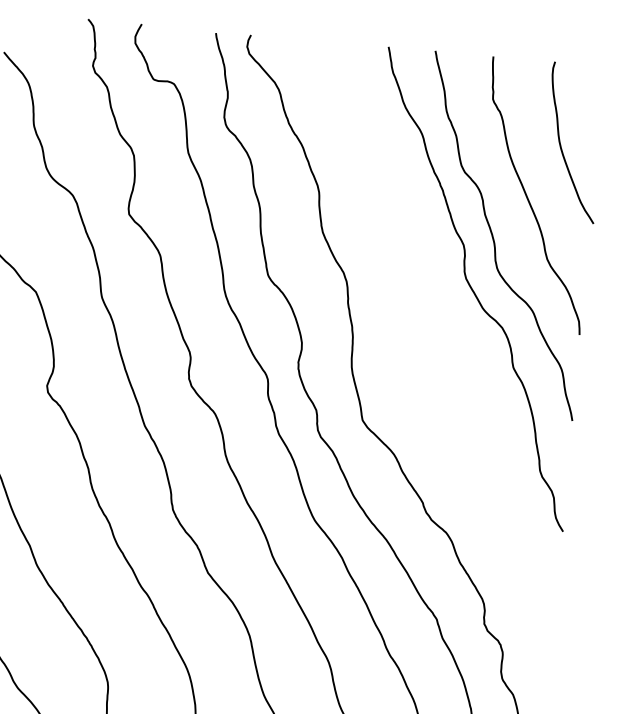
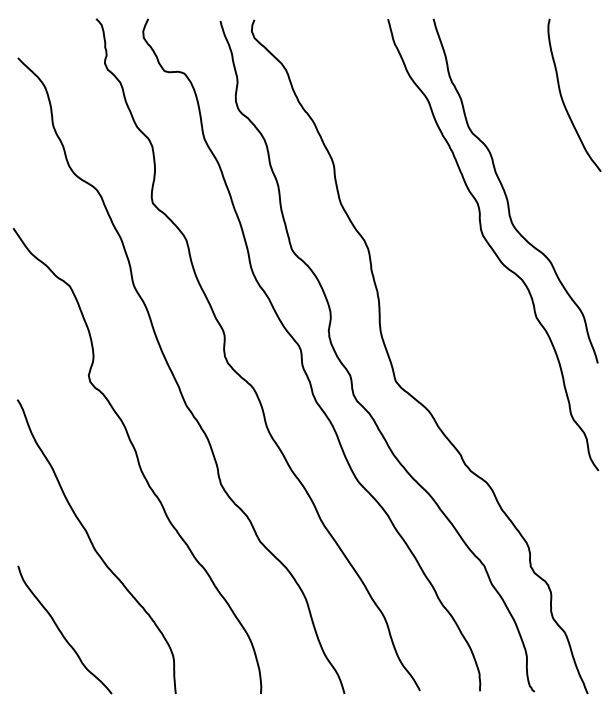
curve: (528, 199) -> (536, 153), removed

